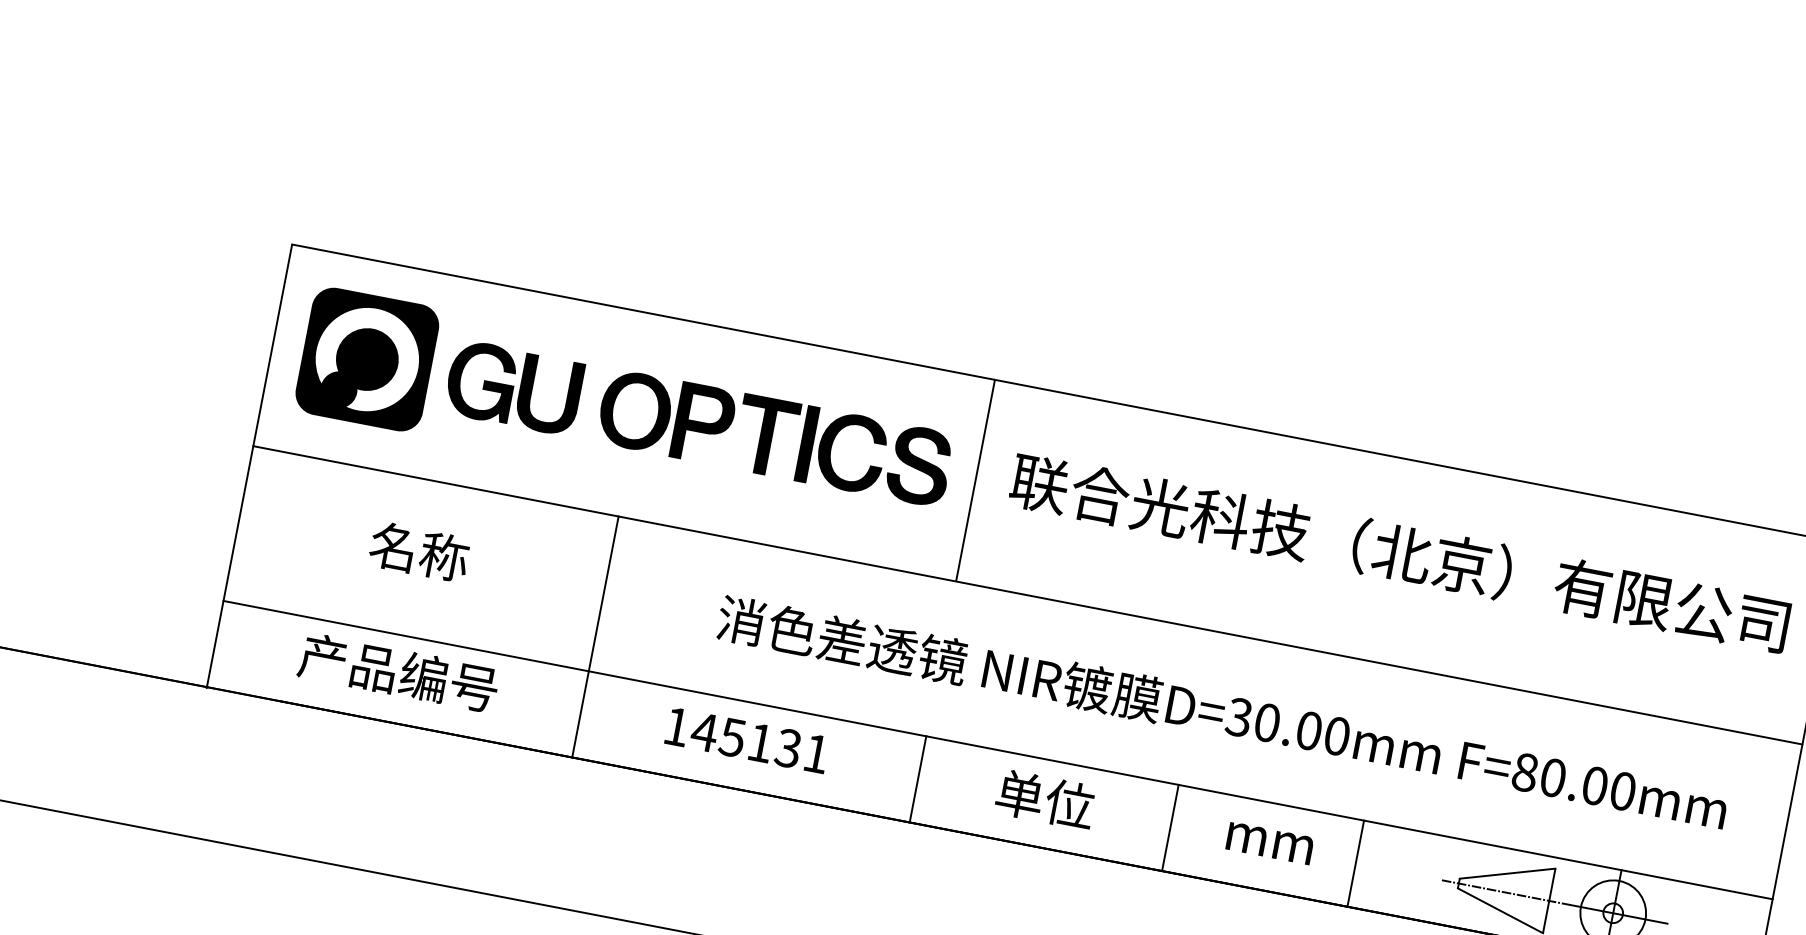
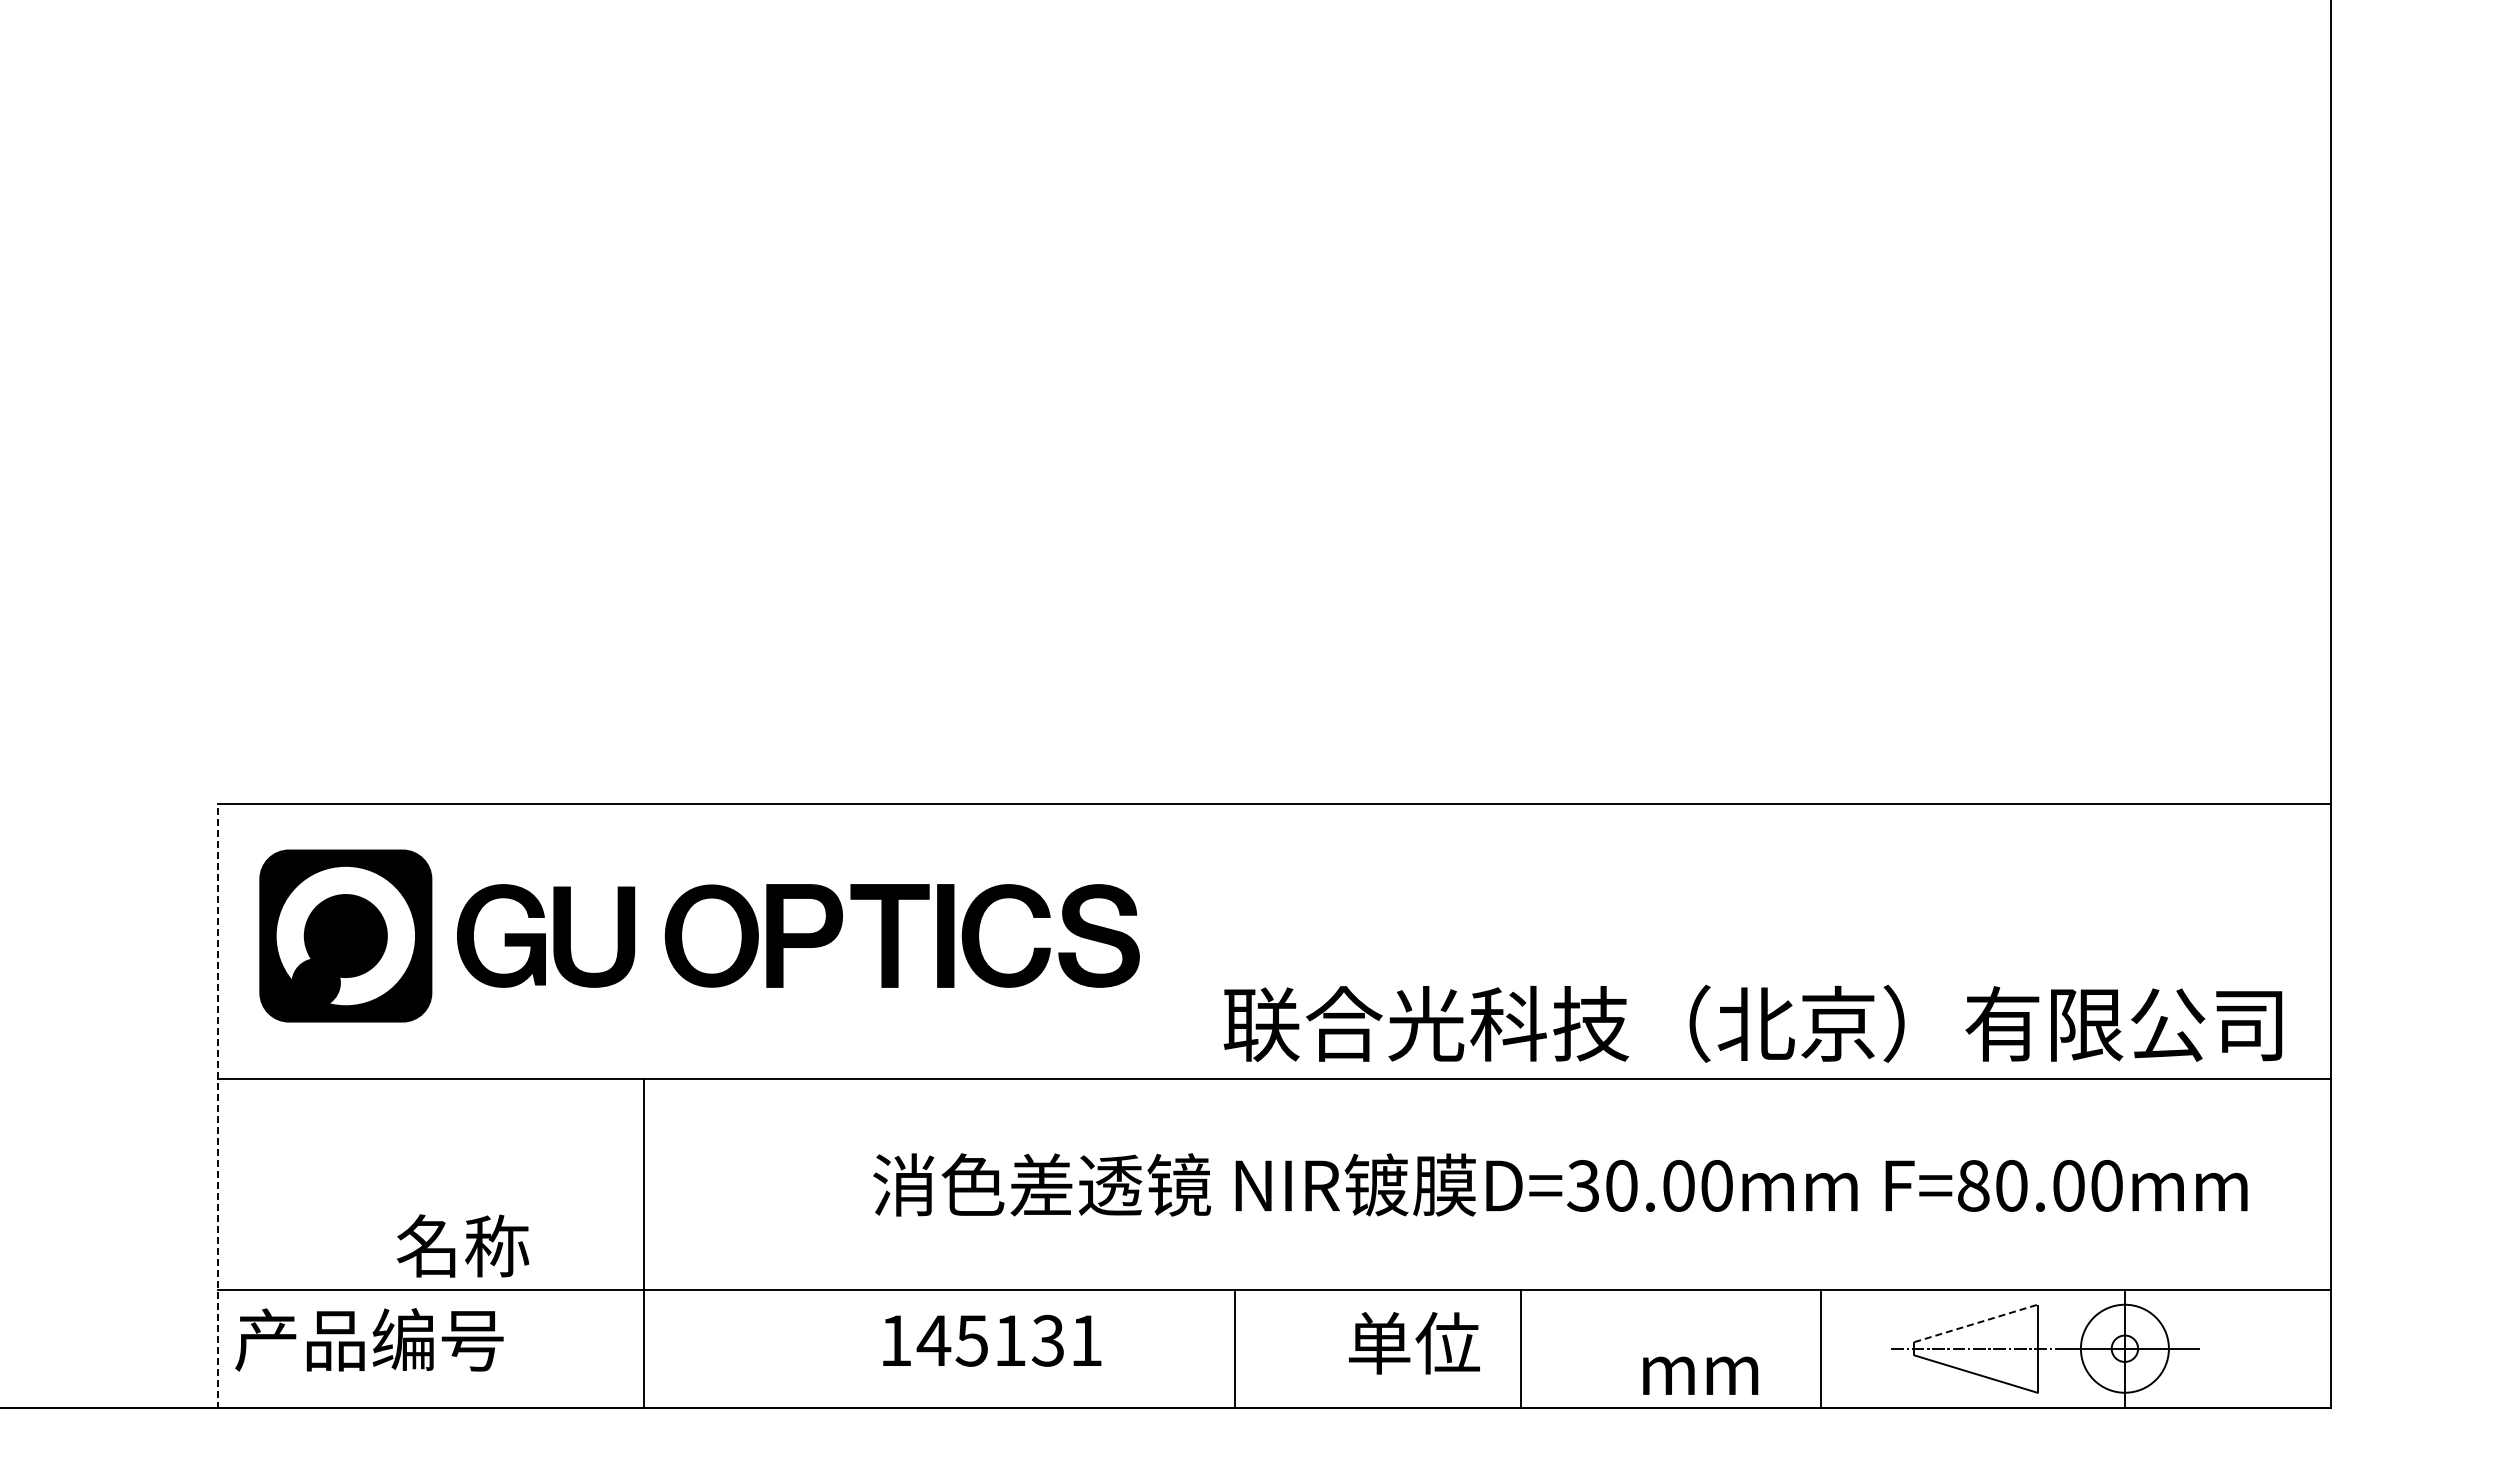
line: (249, 466) -> (217, 1106), solid -> dashed
line: (975, 479) -> (1176, 939), removed
text: (419, 551) -> (463, 1245), moved
text: (1399, 552) -> (1752, 1023), moved
line: (595, 636) -> (644, 1242), moved
text: (398, 672) -> (369, 1339), moved
text: (747, 740) -> (992, 1340), moved
line: (918, 779) -> (1234, 1348), moved
text: (1045, 799) -> (1414, 1343), moved
text: (1269, 843) -> (1700, 1375), moved
line: (1355, 863) -> (1820, 1348), moved
line: (1507, 873) -> (1976, 1323), solid -> dashed

